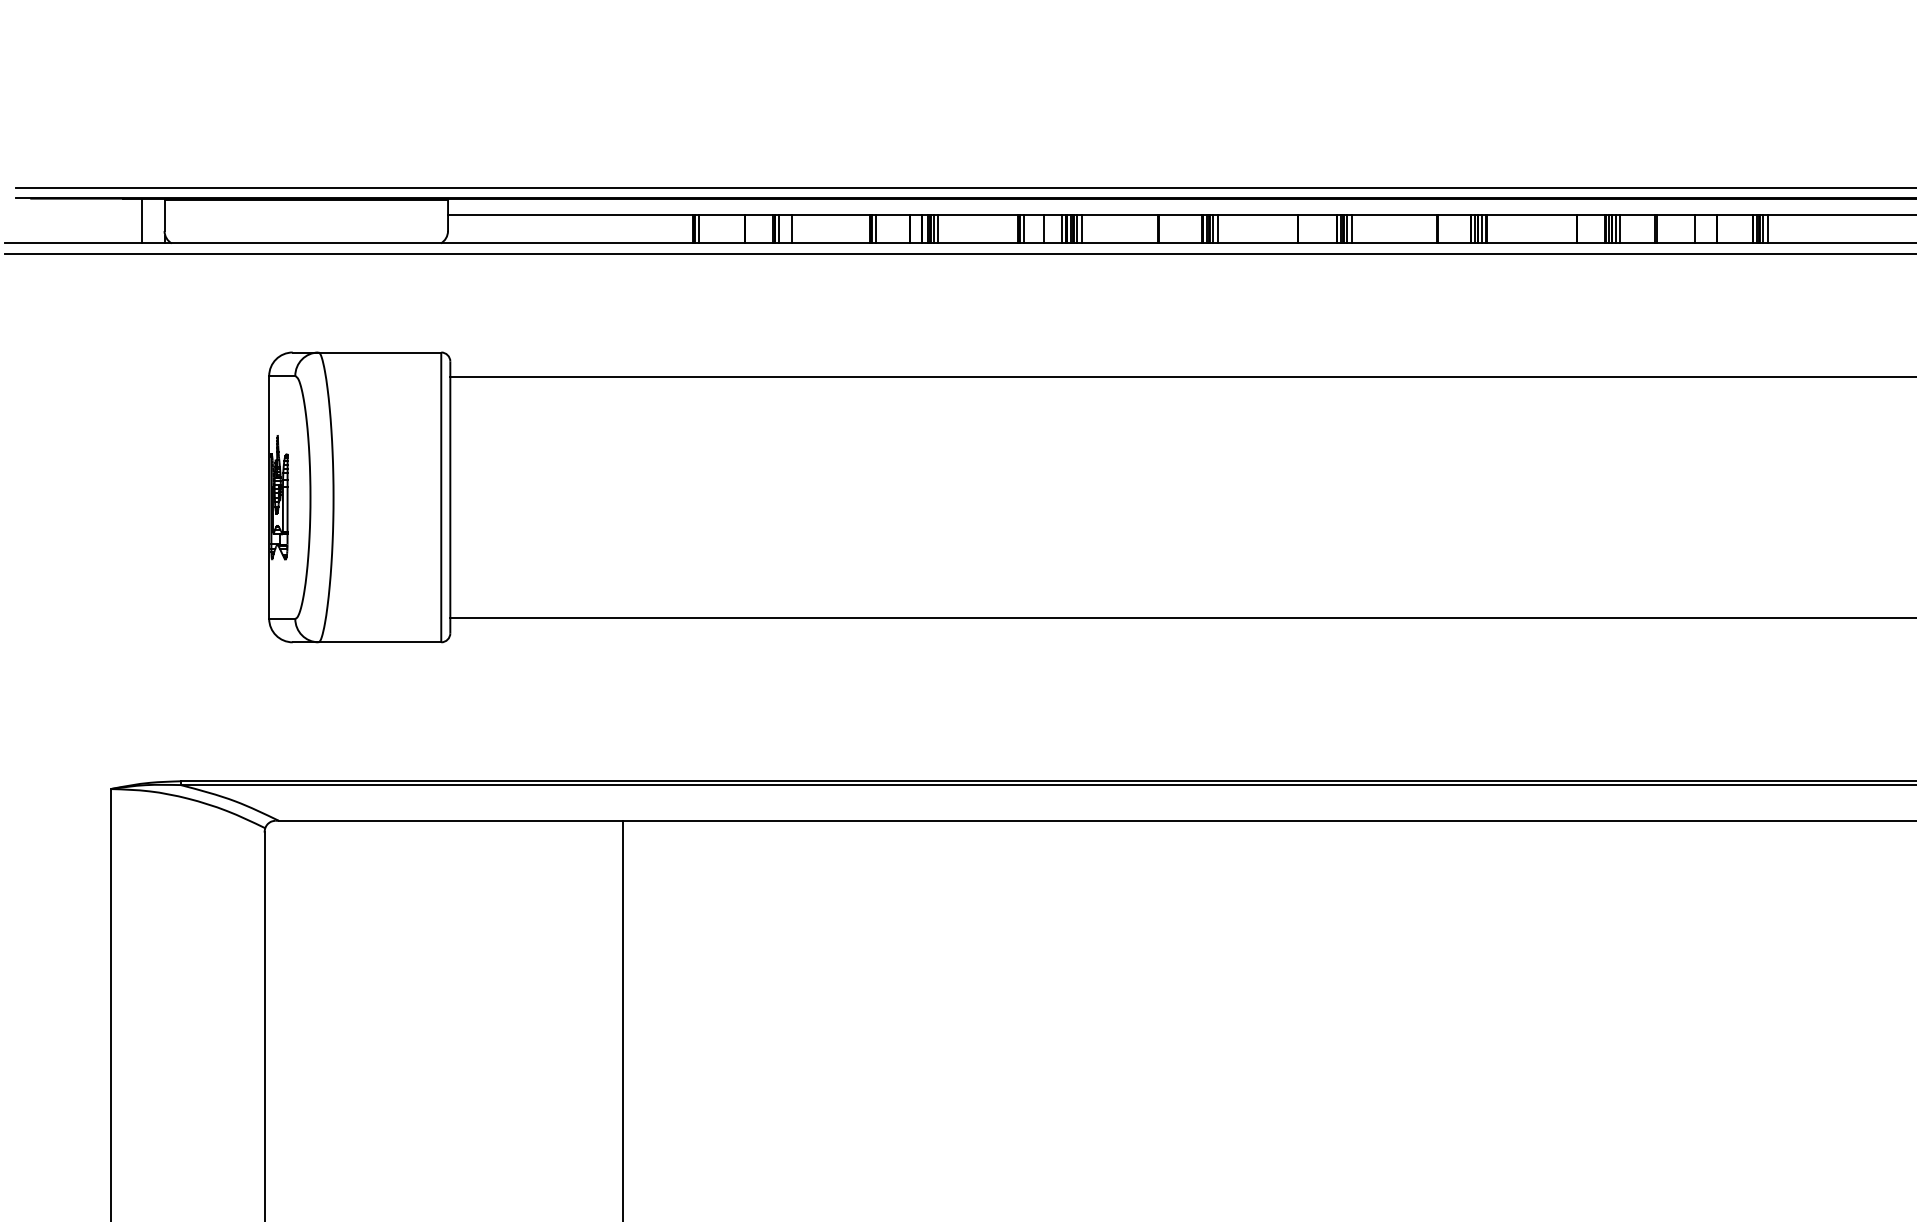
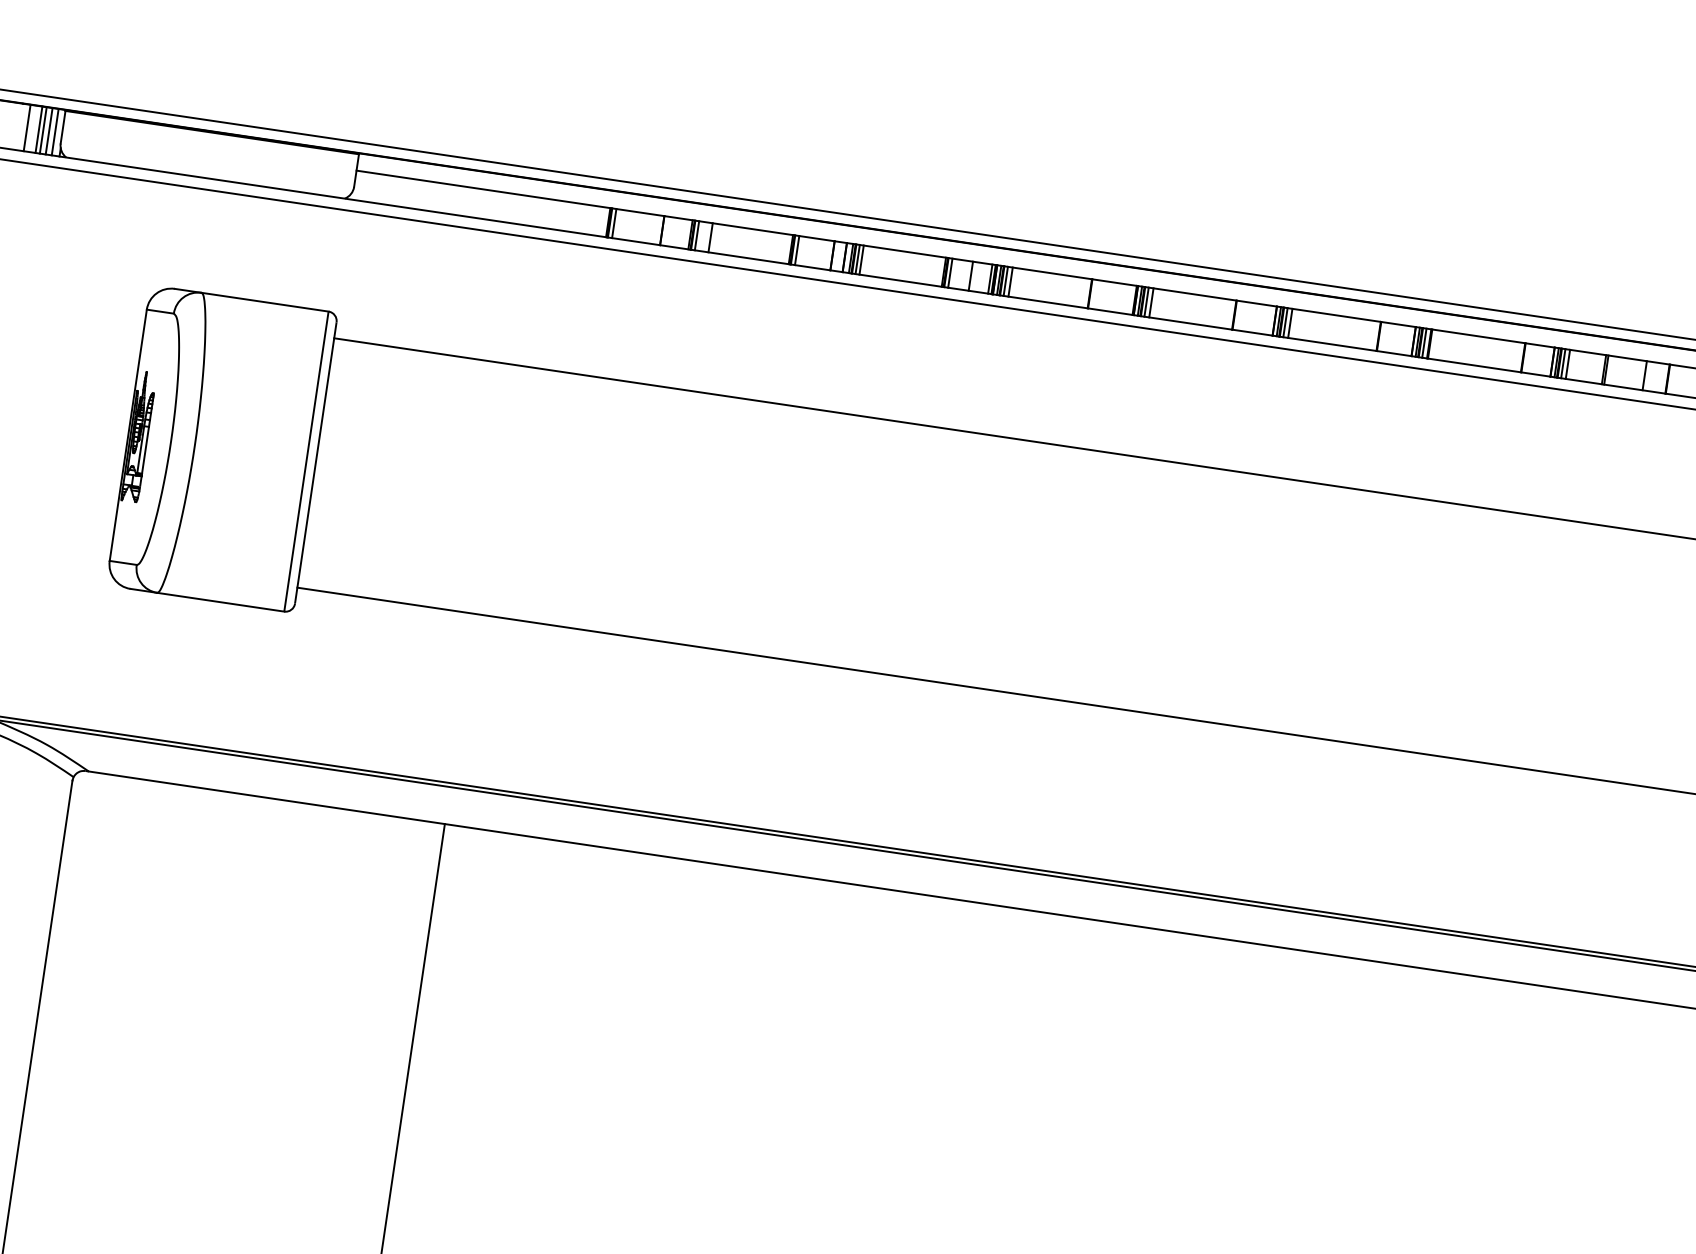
line: (130, 220) -> (27, 127), added
line: (146, 220) -> (43, 129), added
line: (151, 220) -> (48, 130), added
line: (157, 220) -> (55, 131), added

